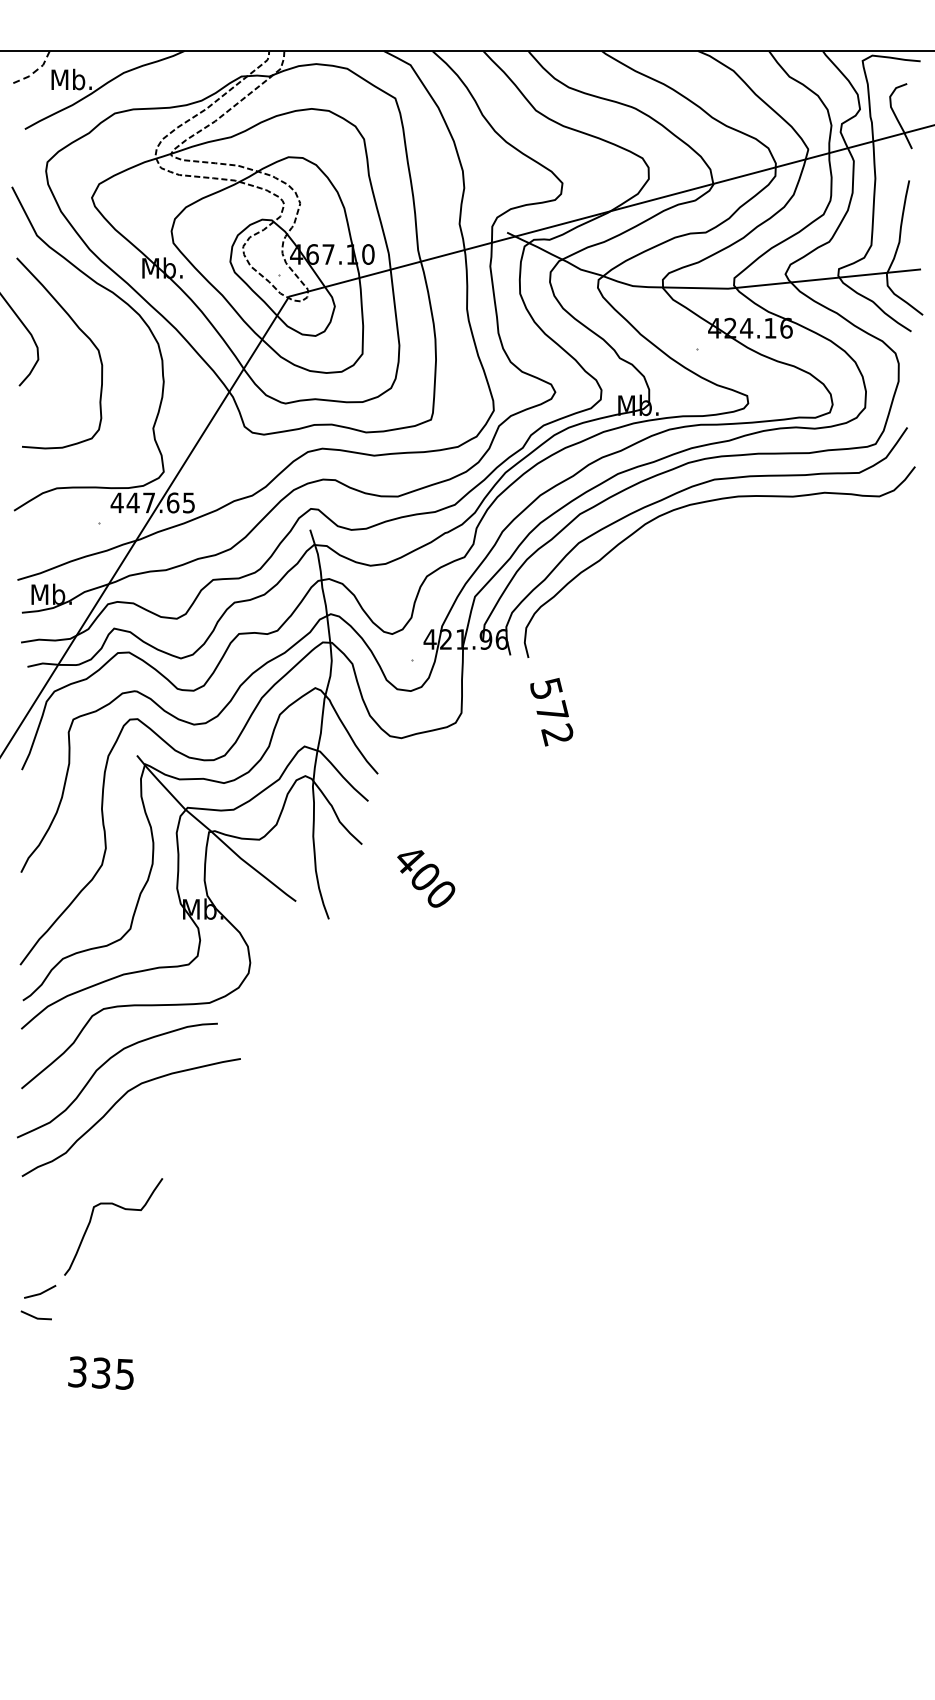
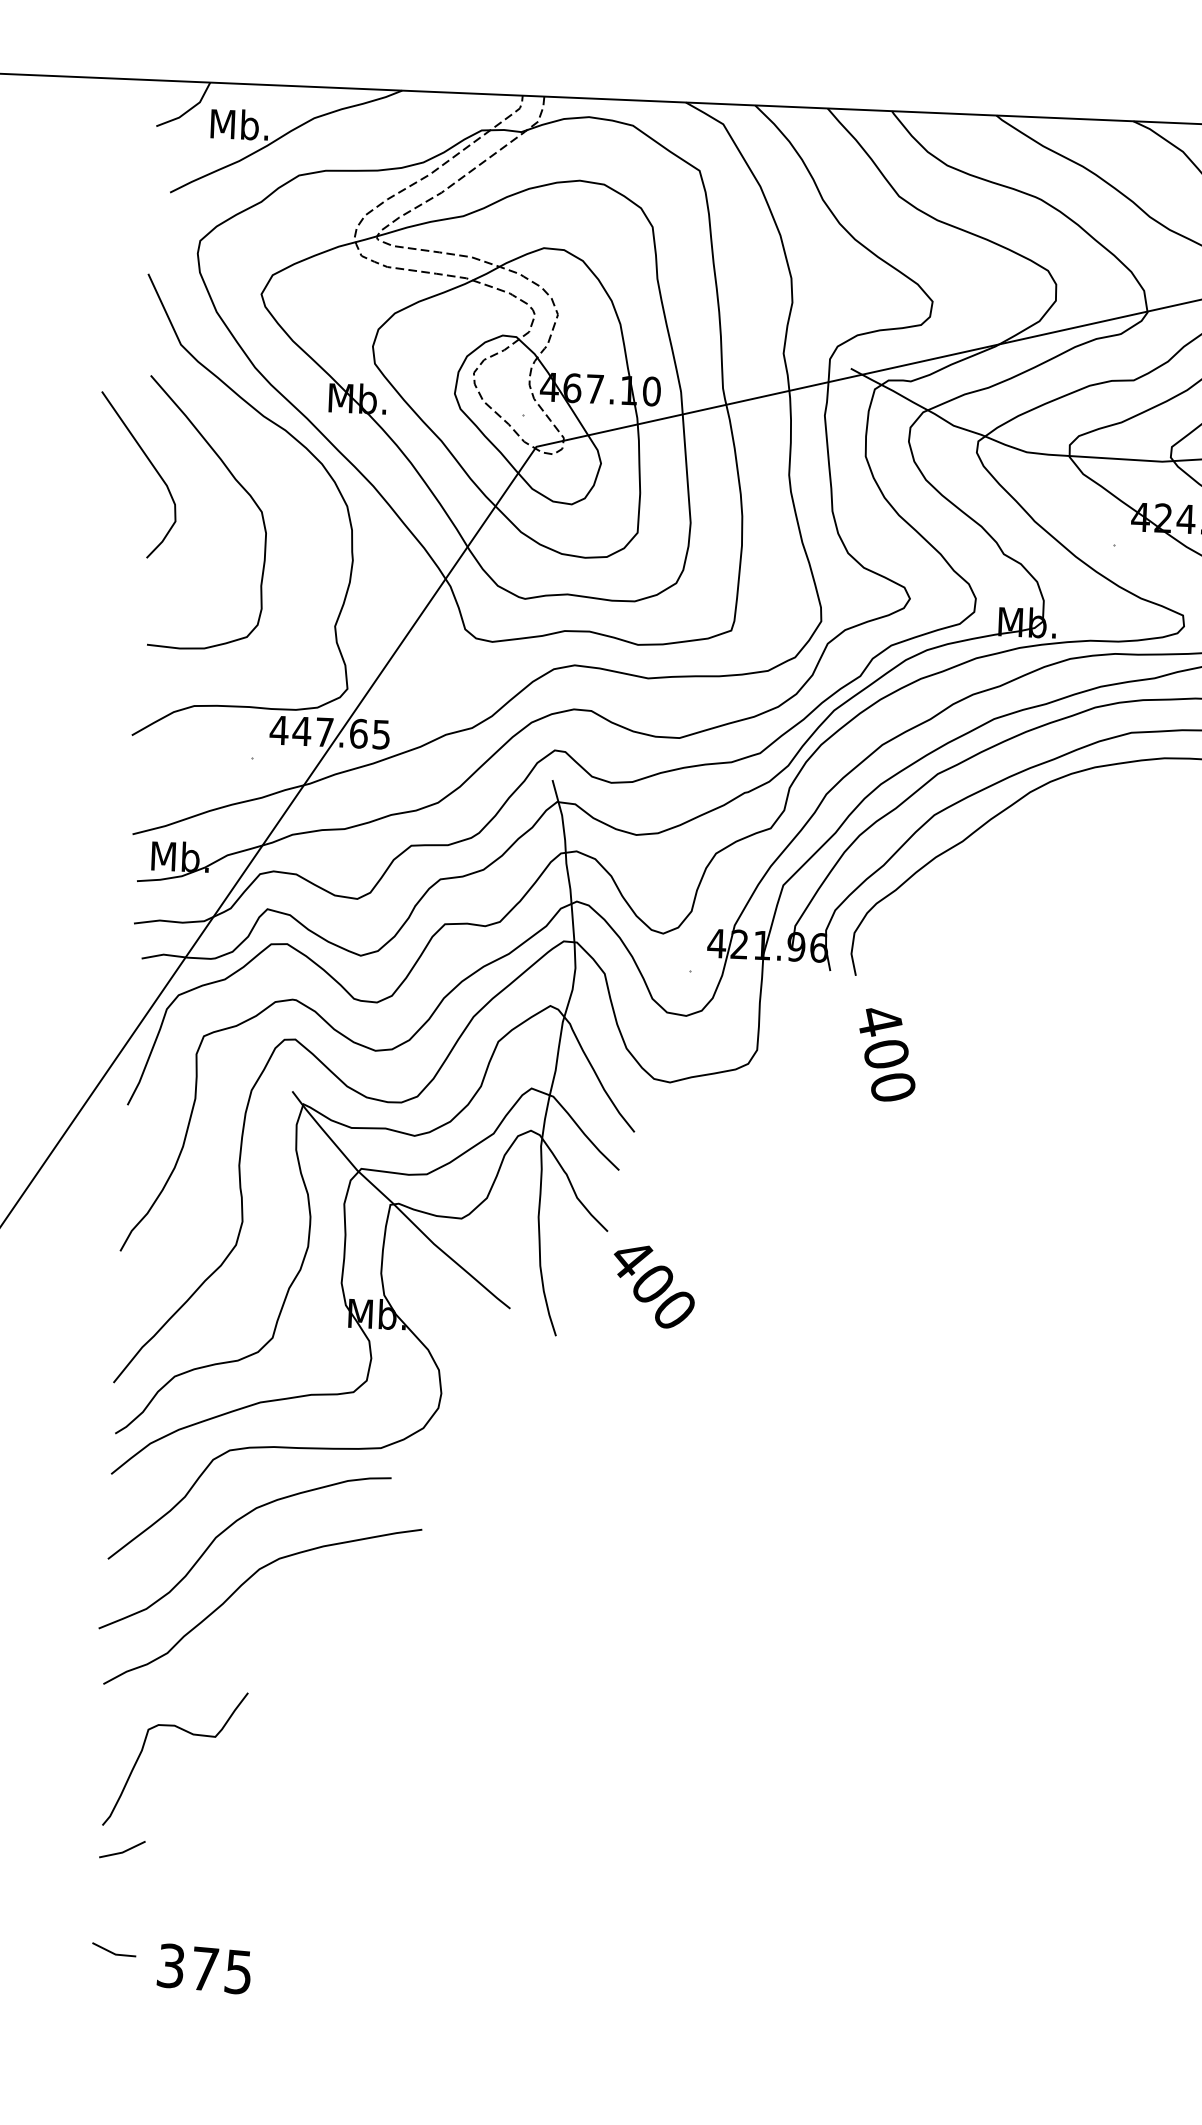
line: (35, 71) -> (188, 110), dashed -> solid
text: (551, 711) -> (885, 1053), 572 -> 400
text: (426, 878) -> (654, 1286), moved
curve: (118, 1207) -> (183, 1731), moved
line: (35, 1316) -> (112, 1951), moved
text: (100, 1372) -> (203, 1968), 335 -> 375

